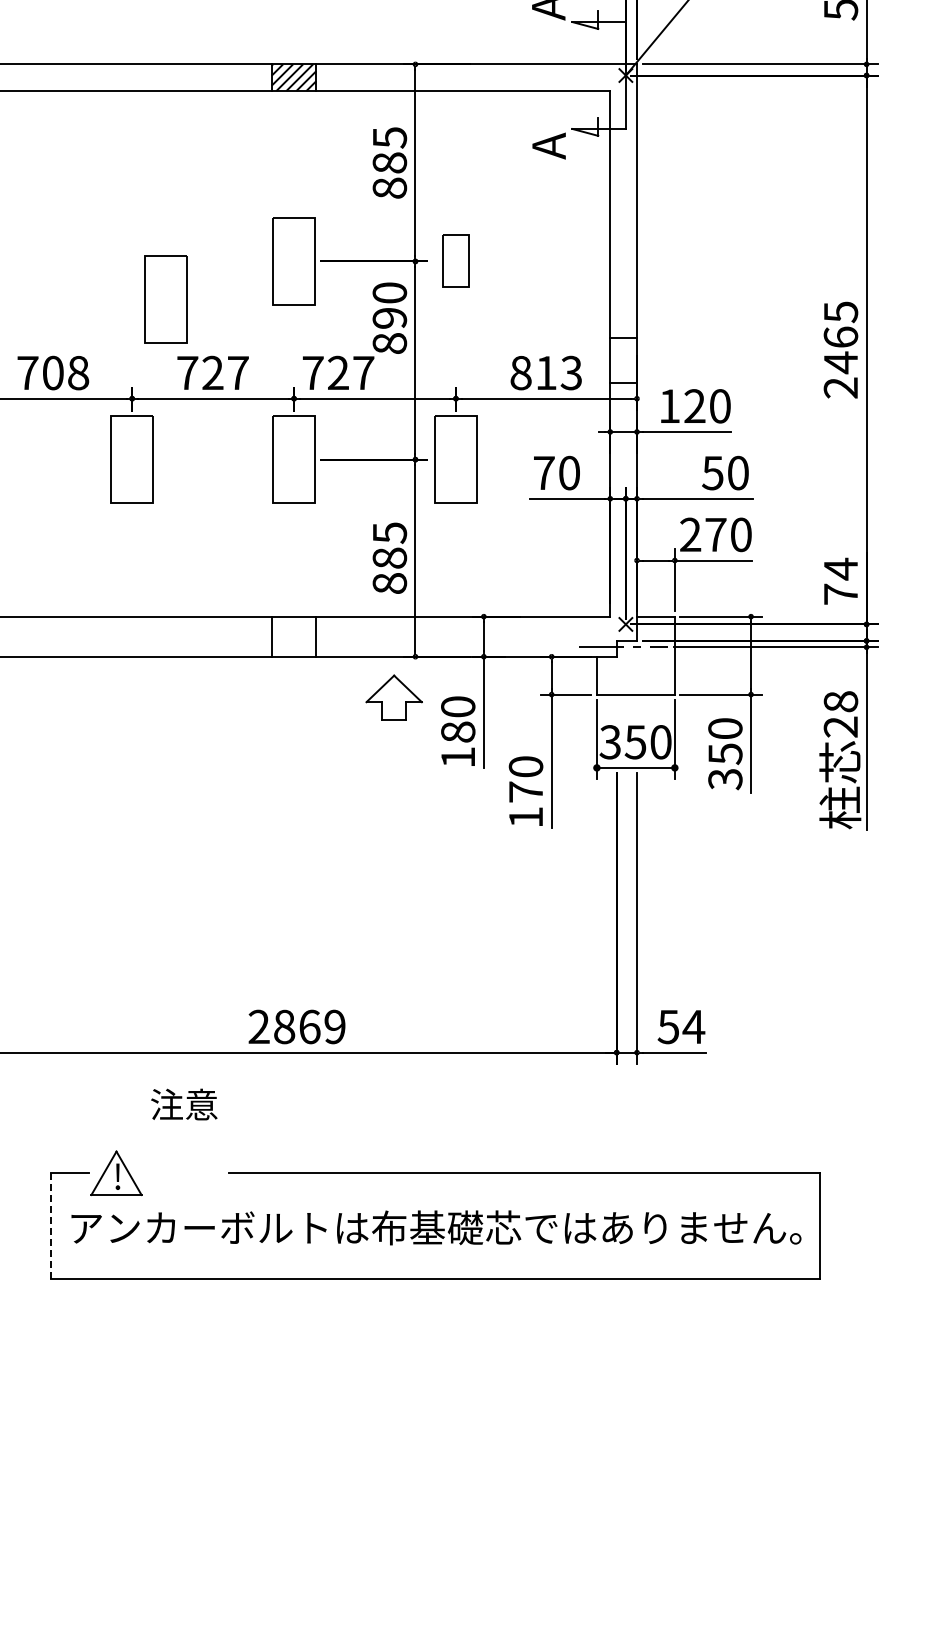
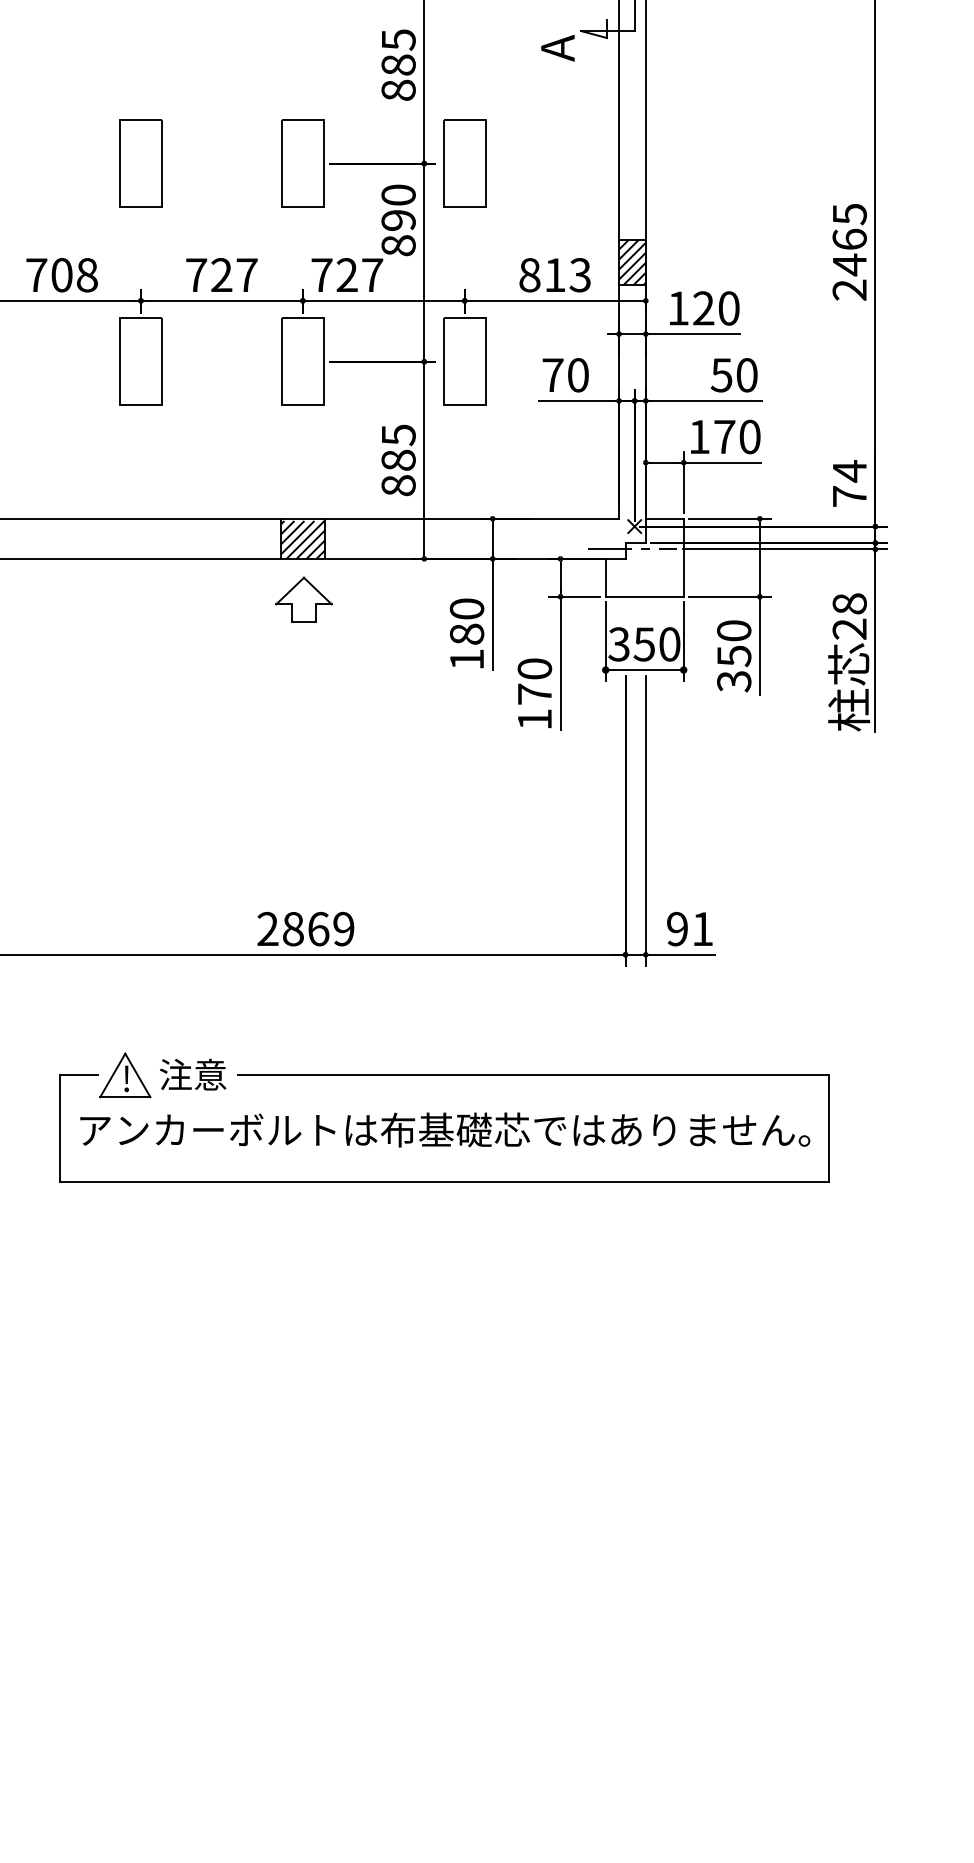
part: (455, 261) -> (464, 163), size x1.67
part: (165, 299) -> (140, 163), moved
hatch: (623, 360) -> (632, 262), added
text: (690, 534) -> (699, 436), 270 -> 170
hatch: (293, 637) -> (302, 539), added
part: (393, 697) -> (303, 599), moved
text: (681, 1026) -> (690, 928), 54 -> 91
text: (183, 1104) -> (192, 1074), moved
line: (50, 1226) -> (59, 1128), dashed -> solid

